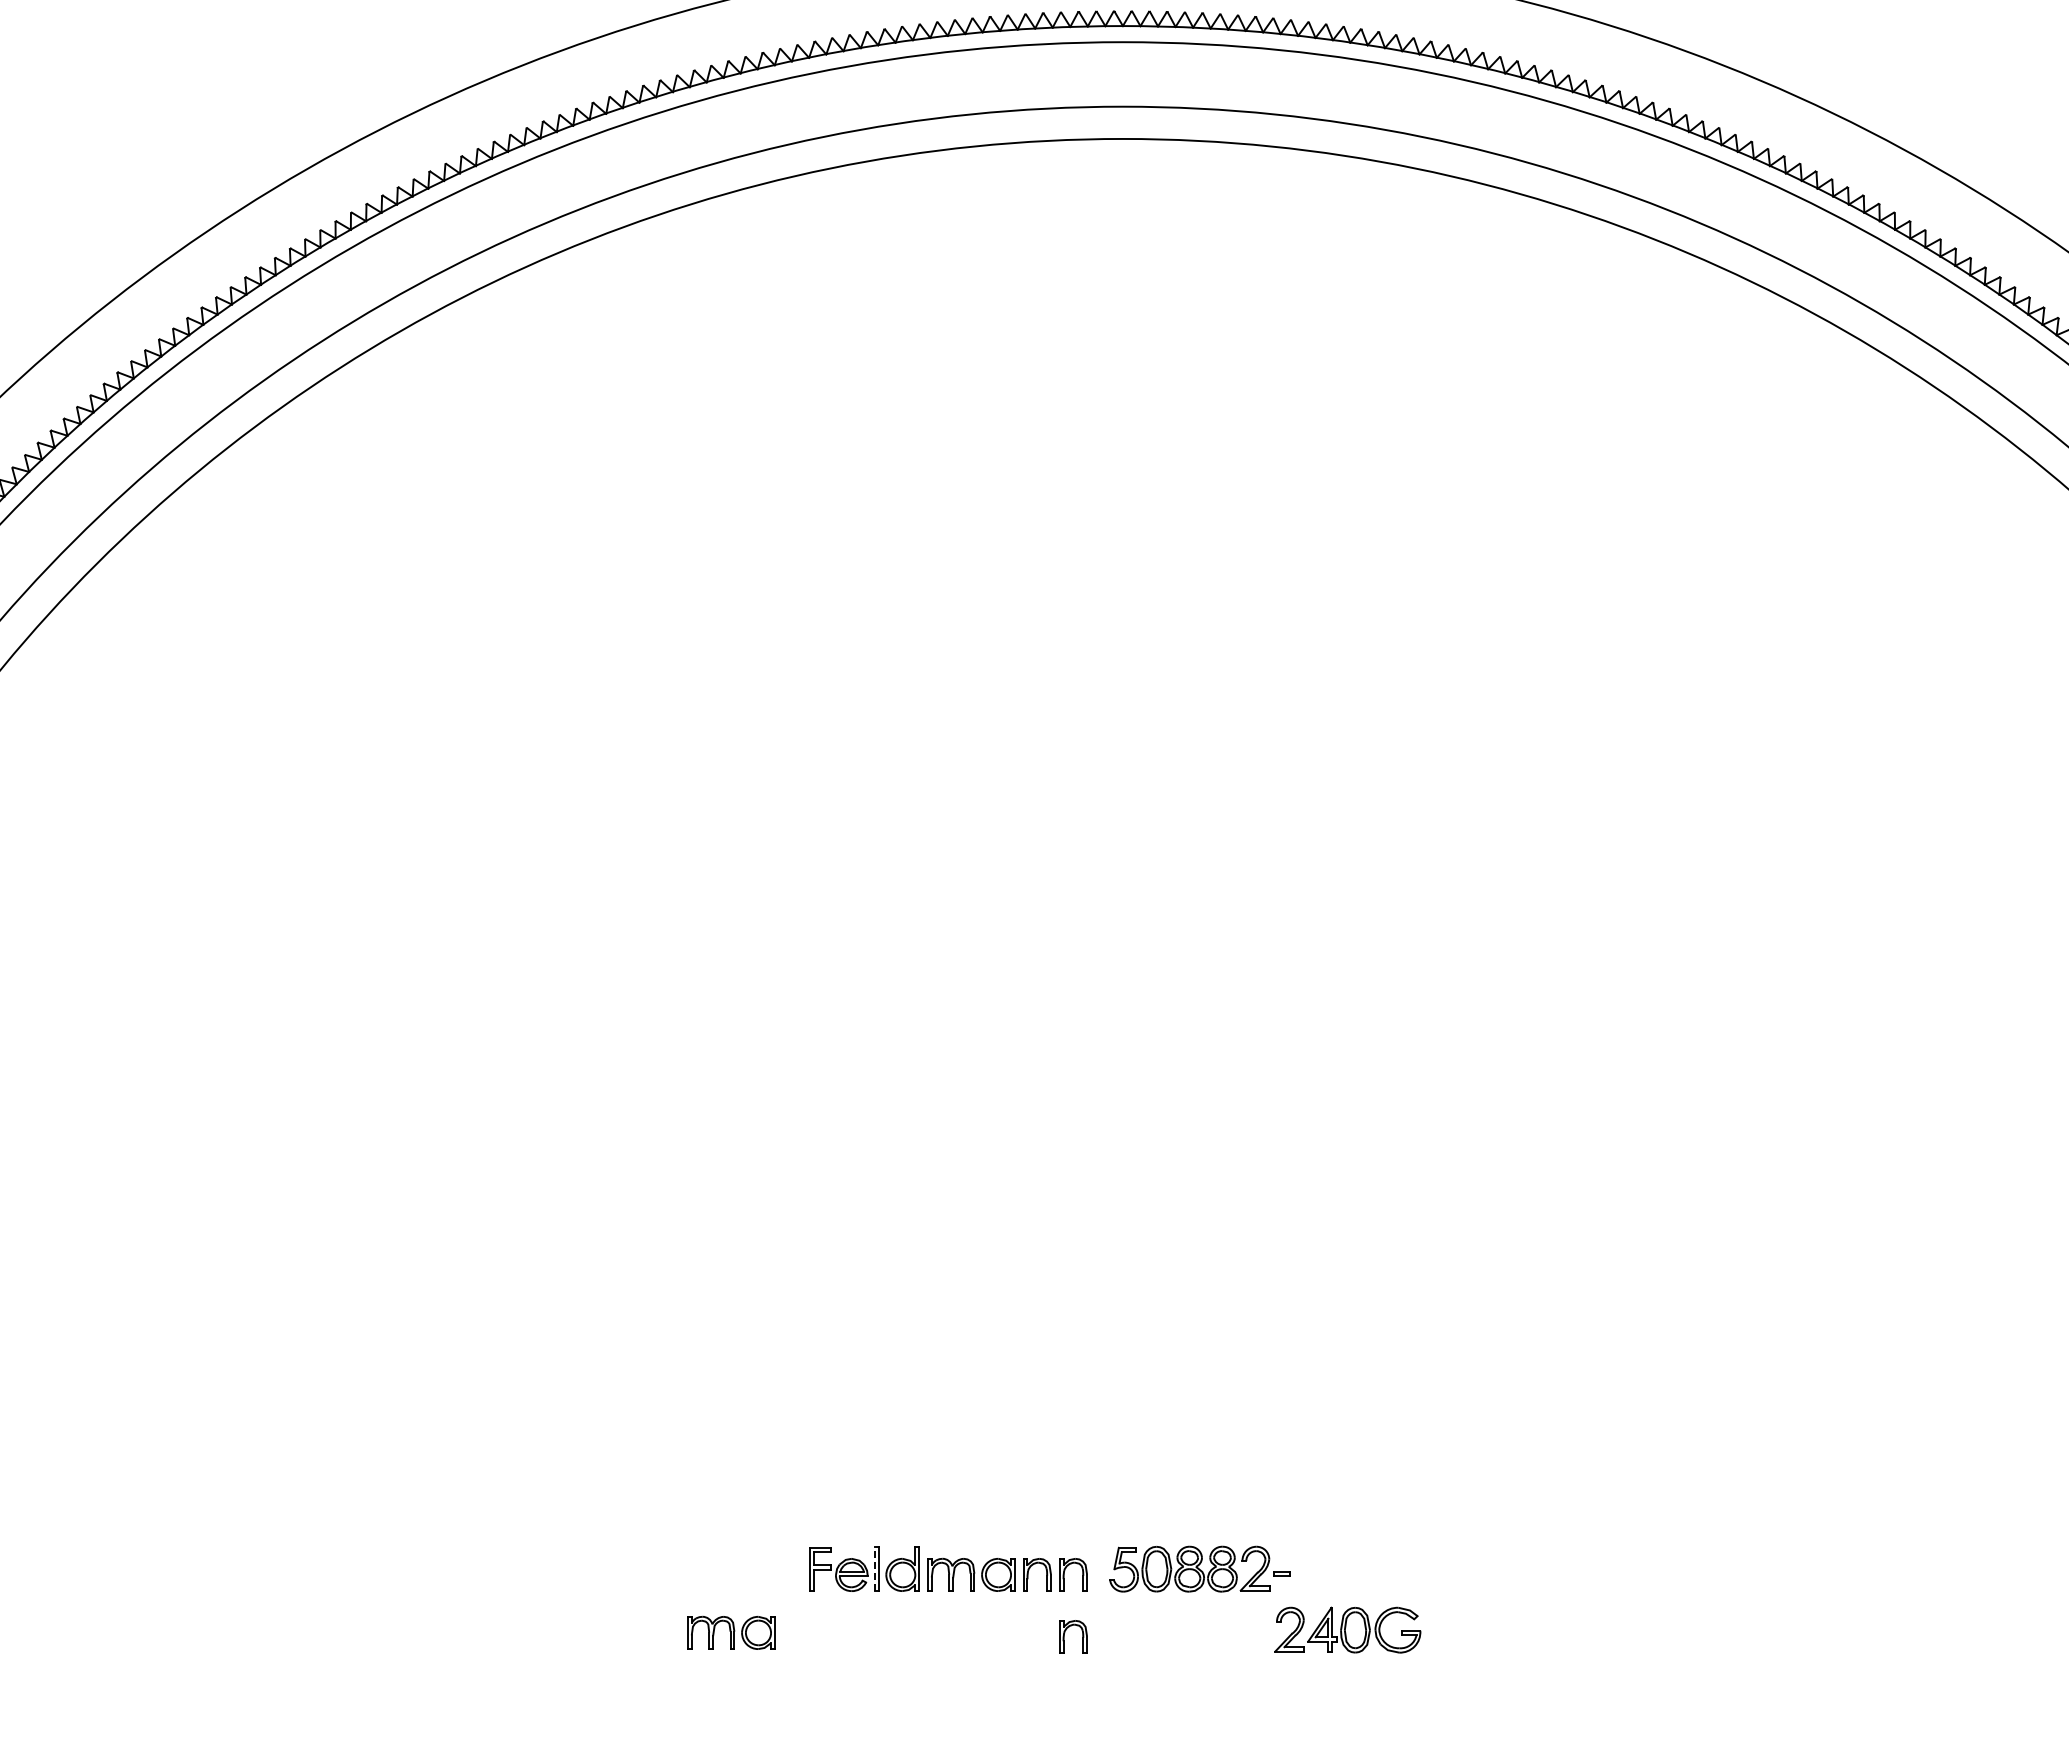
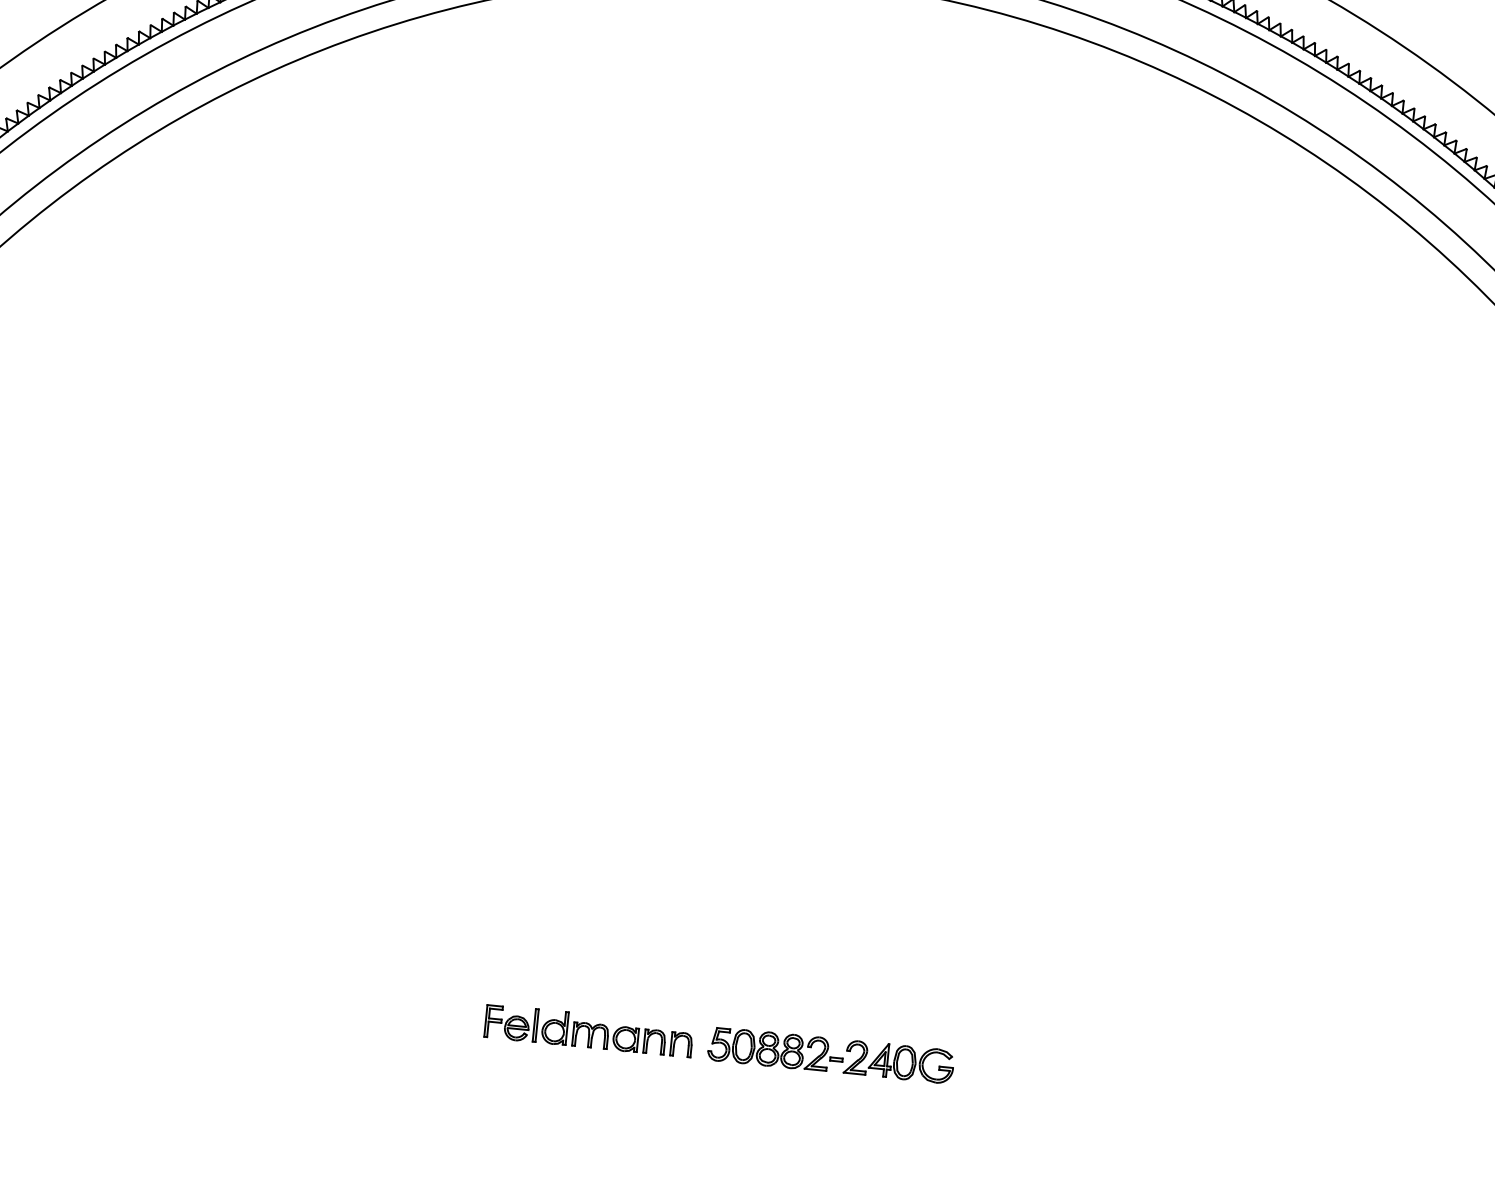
line: (874, 1568) -> (534, 1025), dashed -> solid
part: (1347, 1629) -> (899, 1061), moved
part: (731, 1632) -> (423, 1062), removed
part: (1065, 1632) -> (671, 1086), removed

